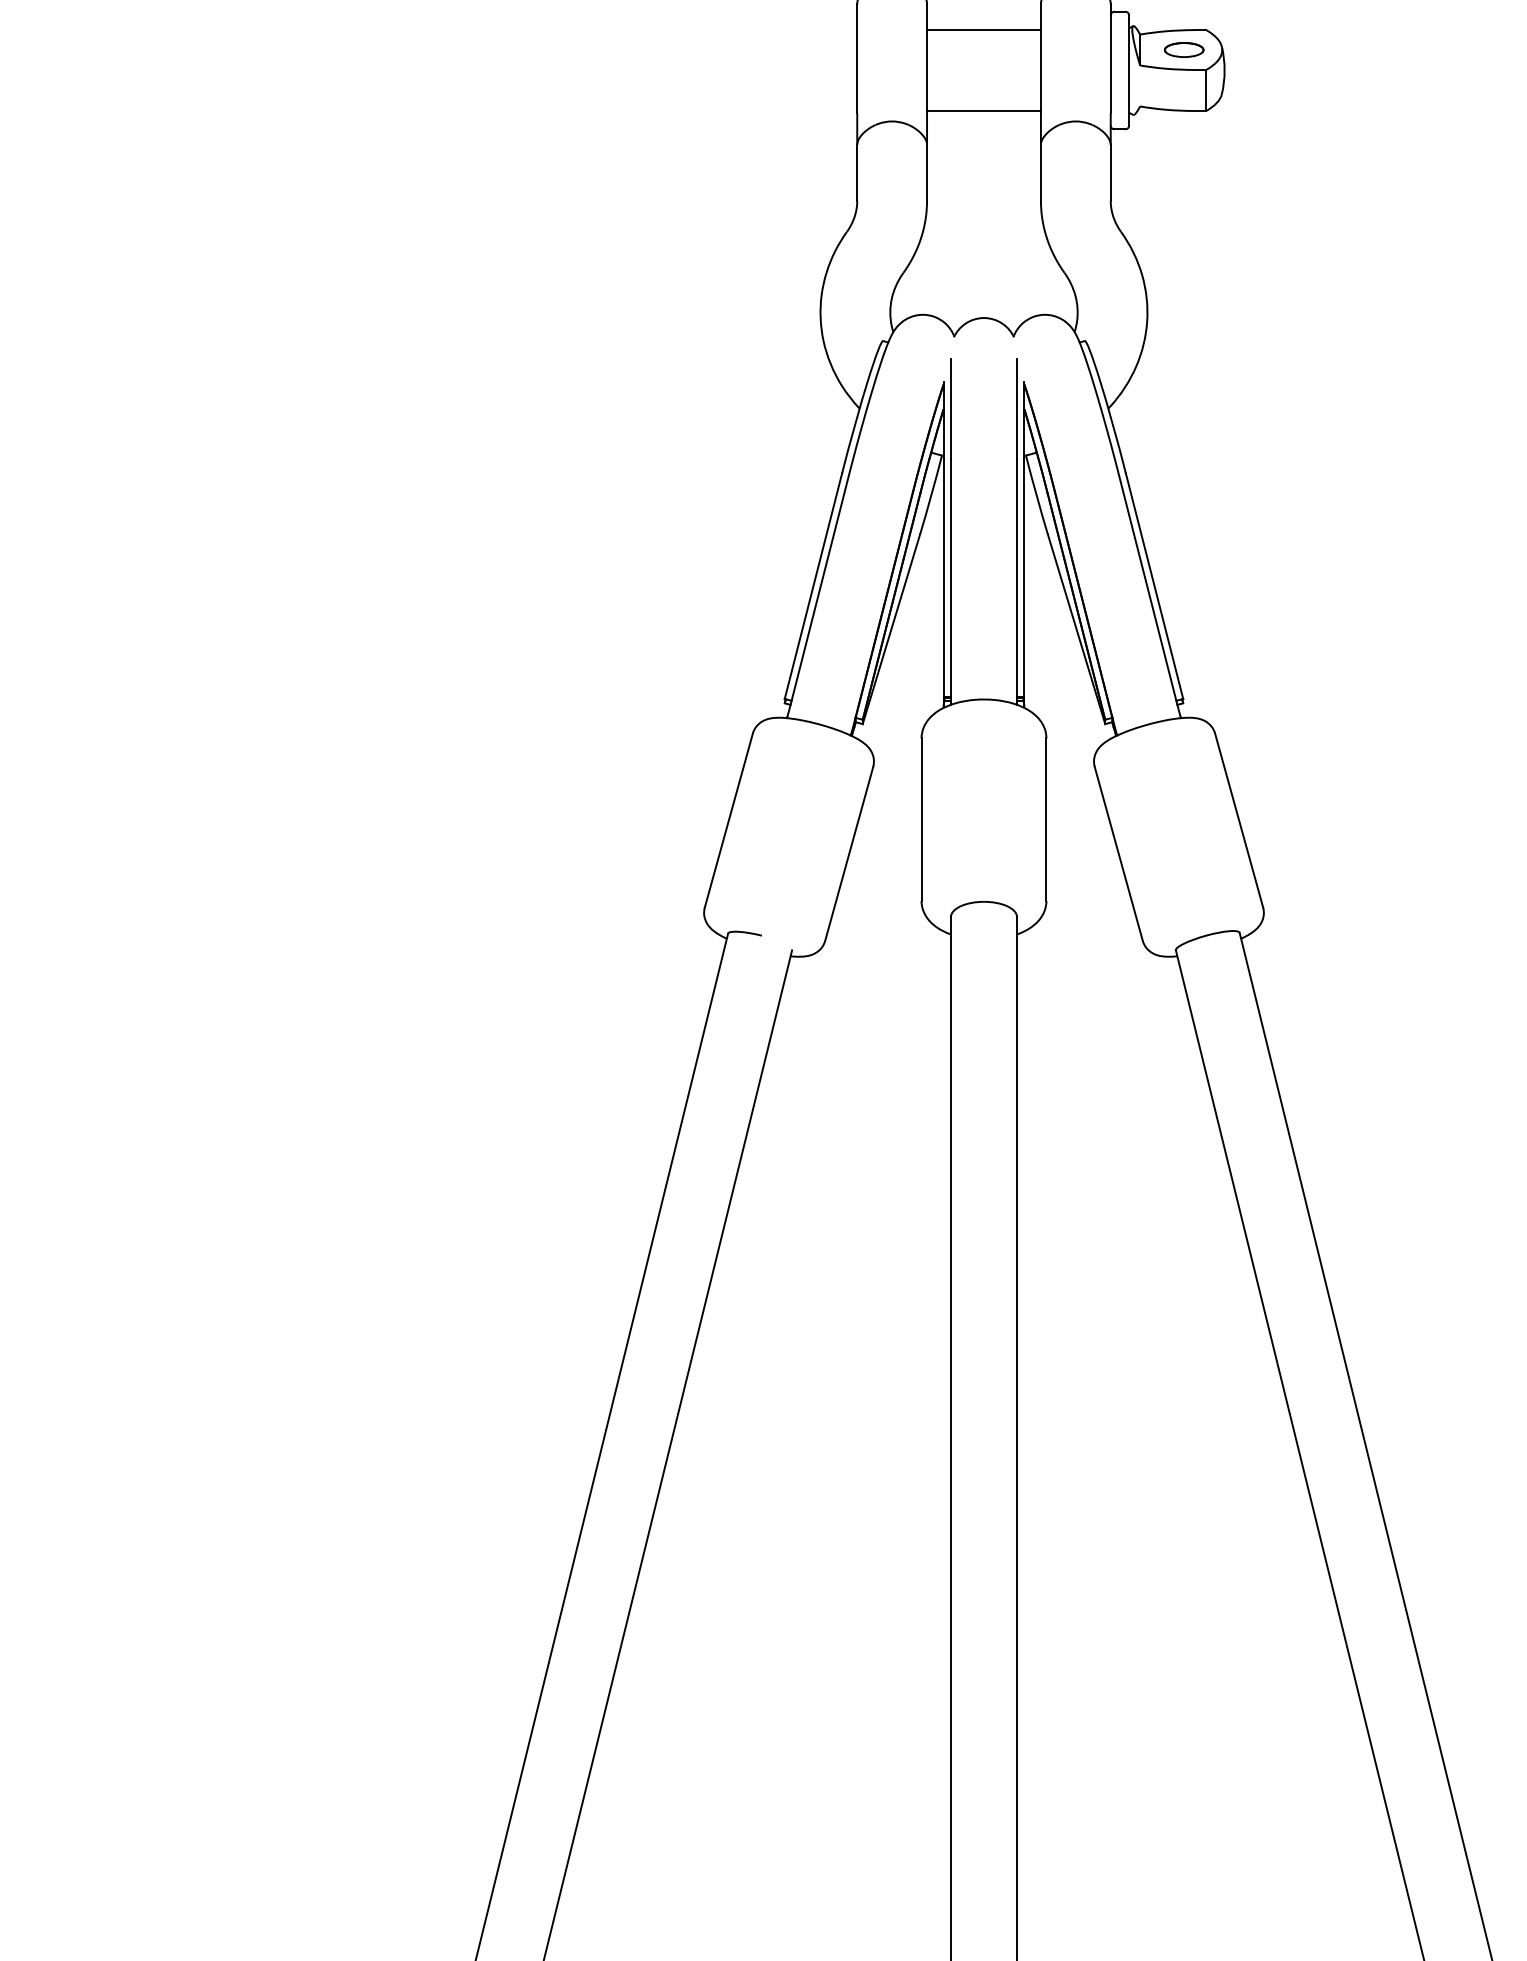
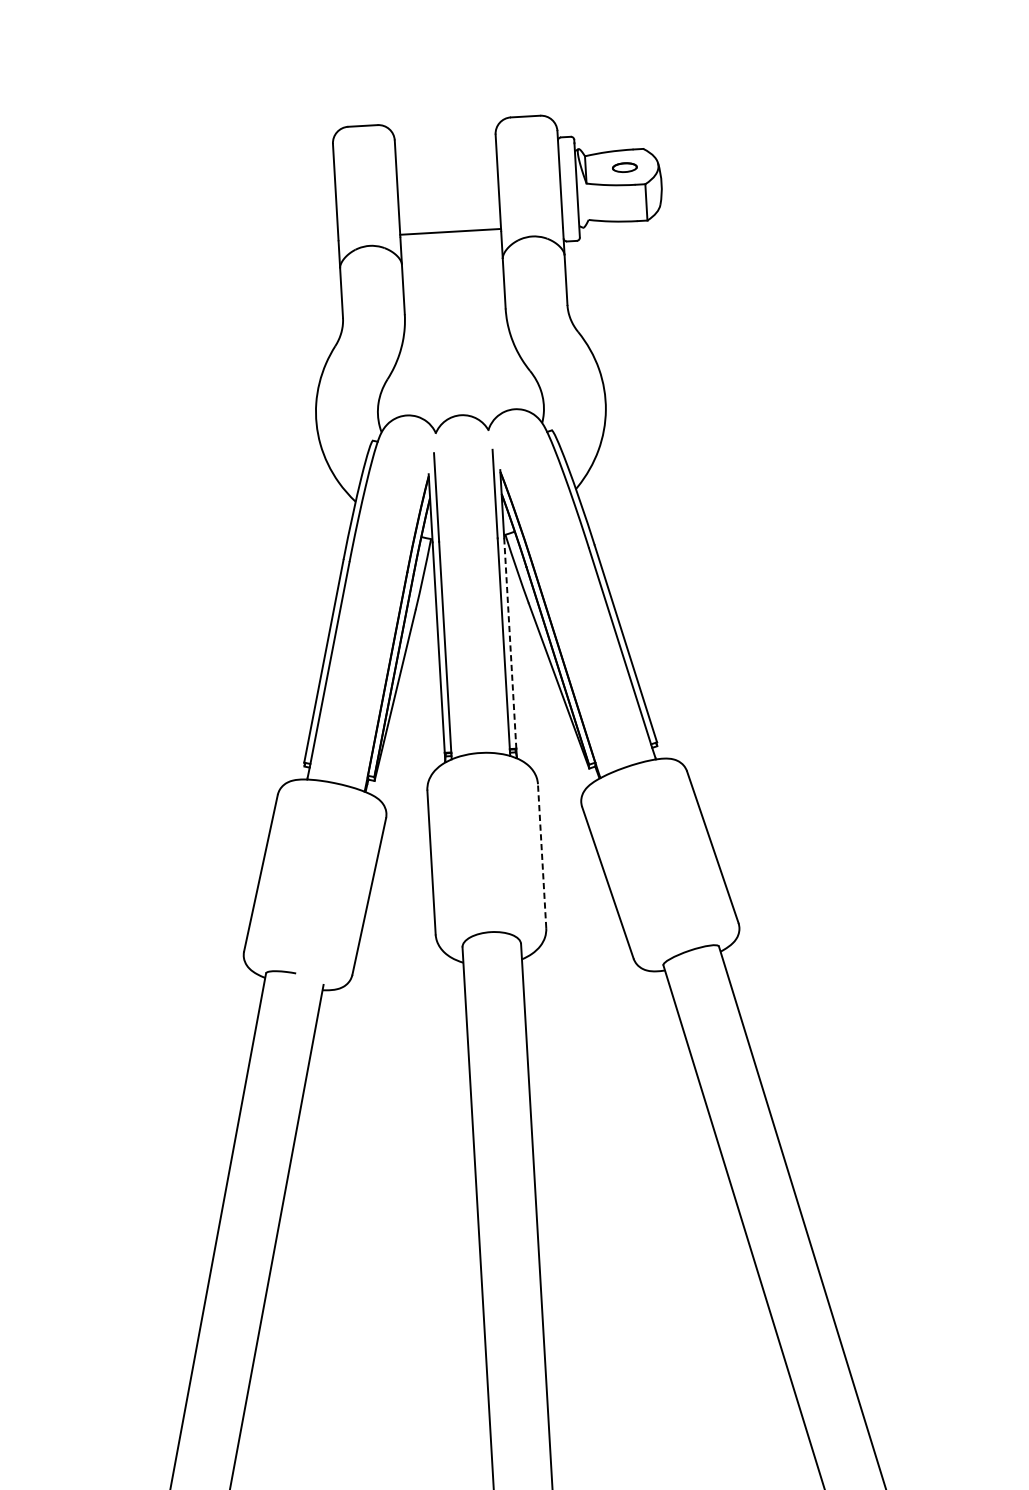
line: (983, 30) -> (446, 160), removed
part: (1184, 49) -> (625, 167), size x0.7
line: (1024, 578) -> (510, 643), solid -> dashed
line: (1046, 819) -> (542, 856), solid -> dashed

